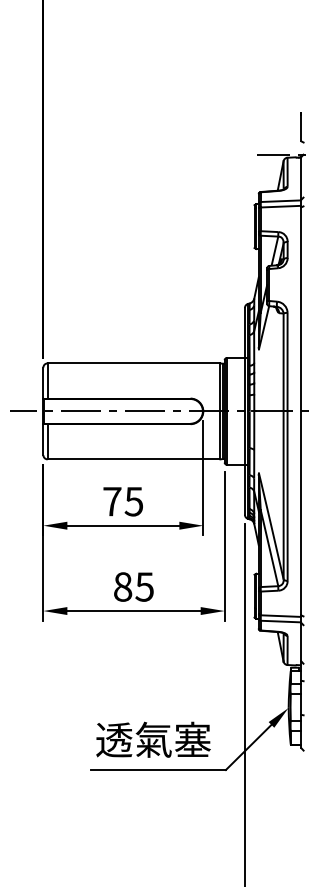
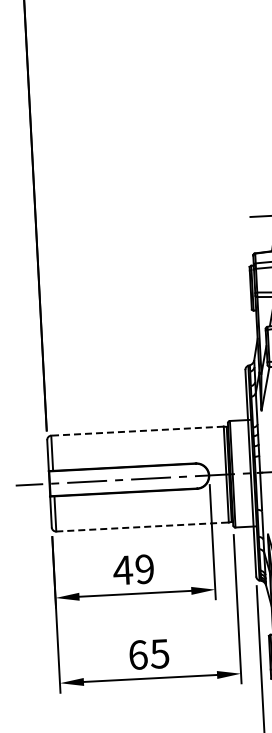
line: (133, 363) -> (137, 431), solid -> dashed
line: (134, 459) -> (143, 527), solid -> dashed
text: (122, 501) -> (133, 569), 75 -> 49
text: (123, 586) -> (138, 654), 85 -> 65

